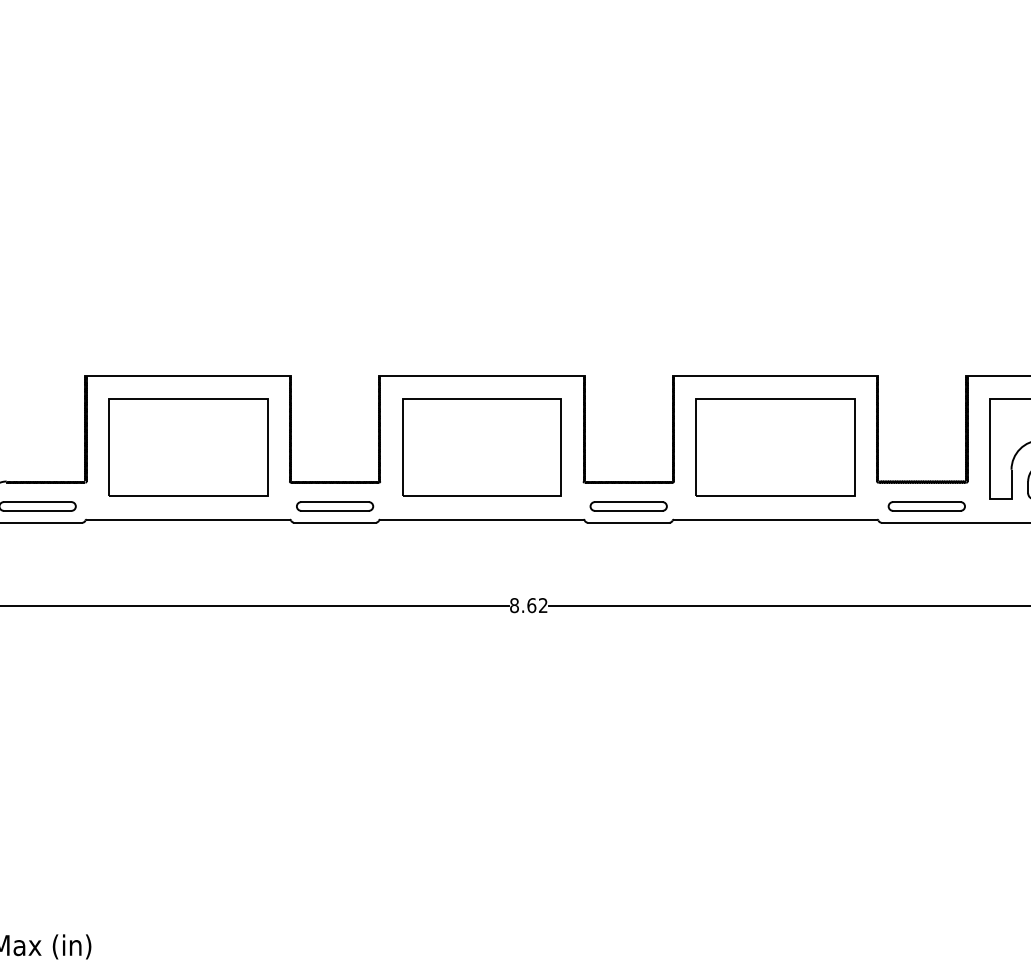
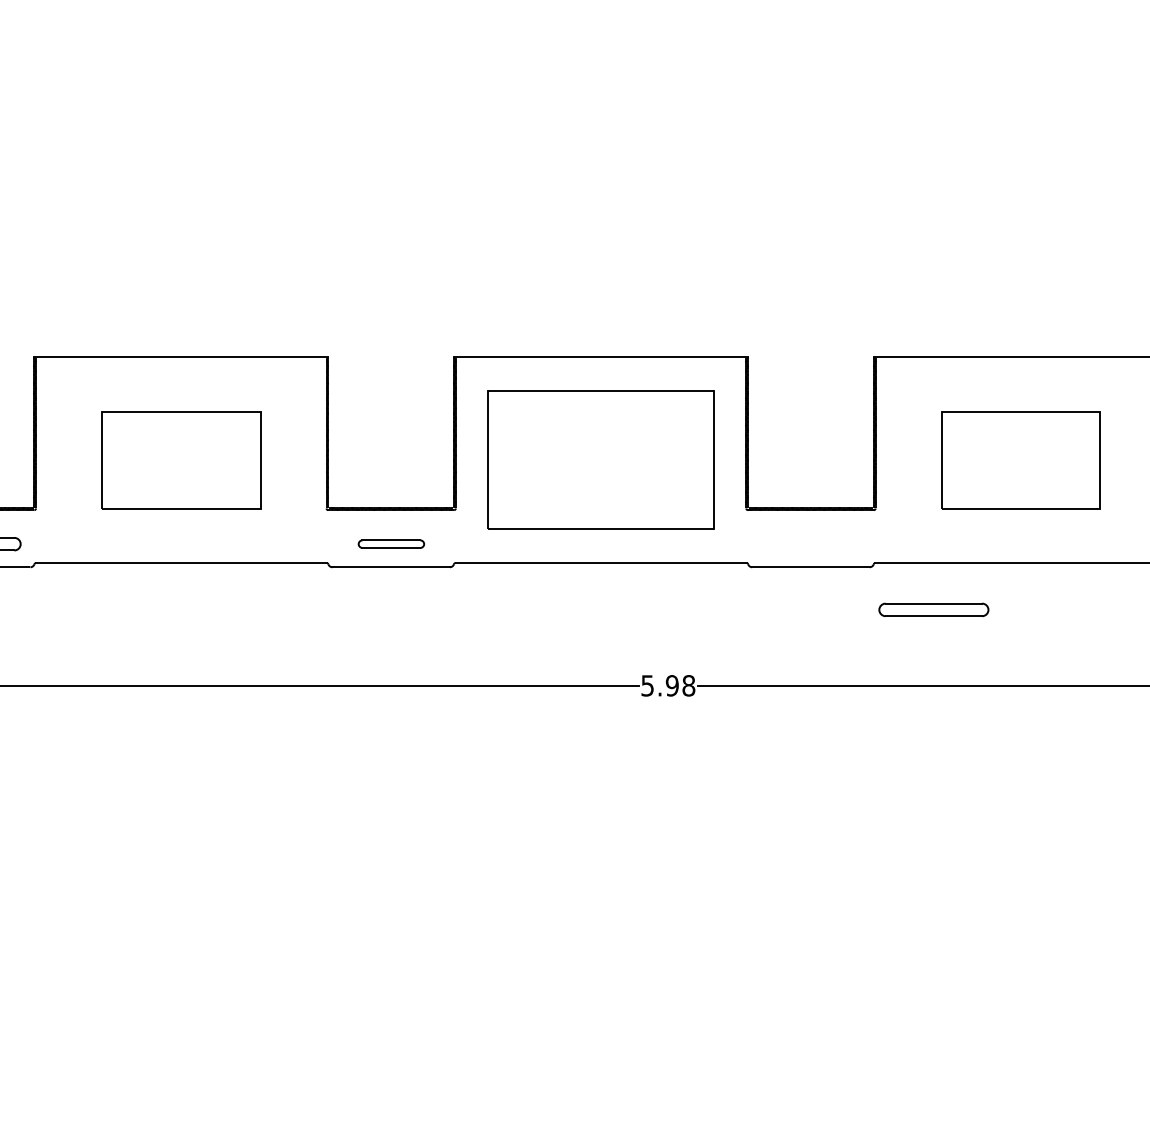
part: (188, 447) -> (181, 459), size x0.7
part: (775, 447) -> (1020, 459), size x0.7
part: (335, 506) -> (391, 544), size x0.6
part: (628, 506) -> (933, 609), moved
text: (528, 605) -> (667, 685), 8.62 -> 5.98

